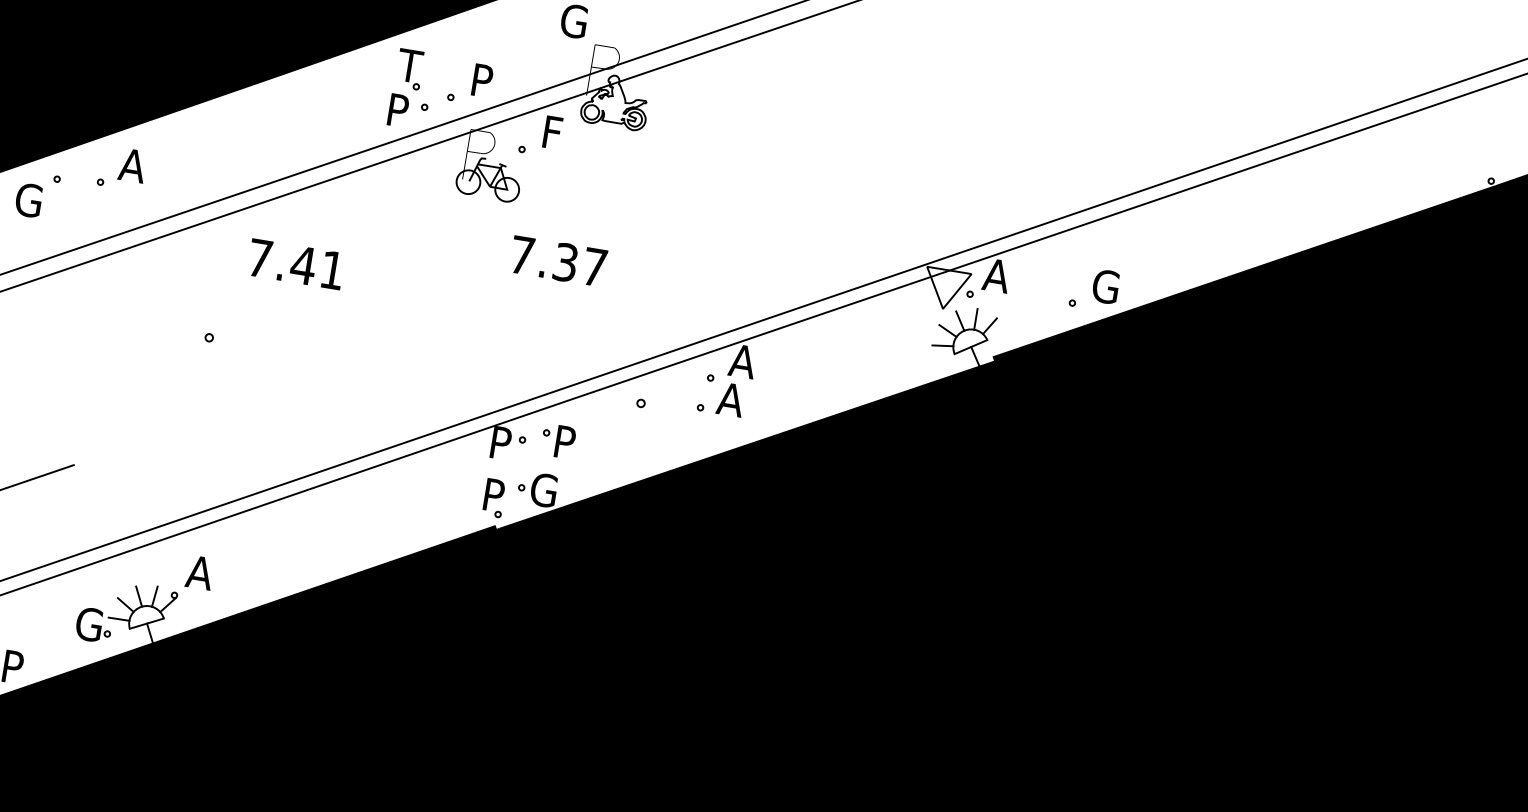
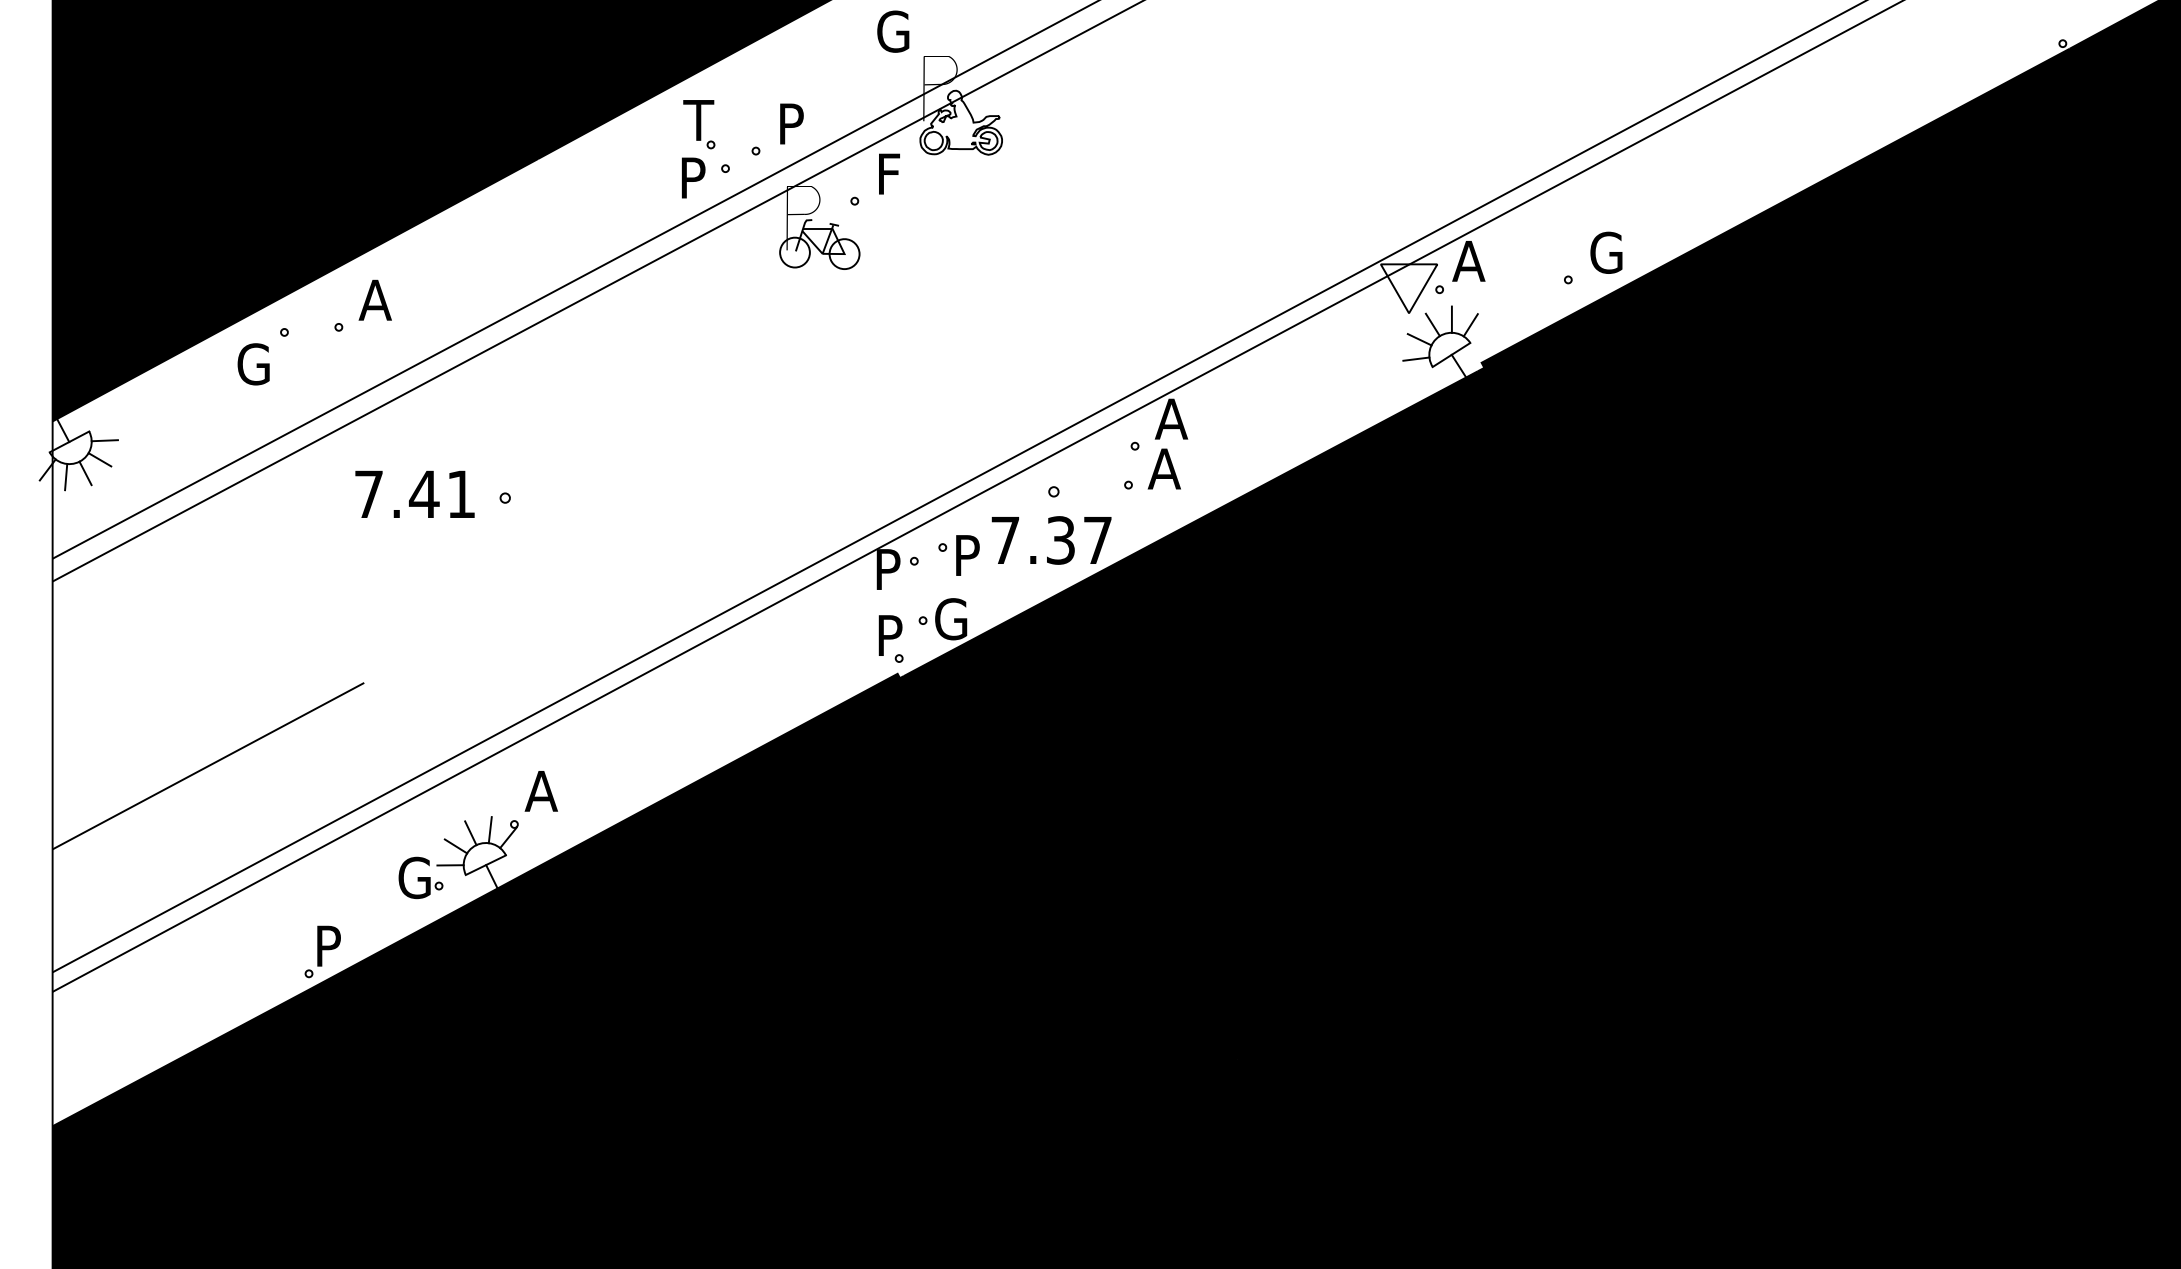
text: (558, 261) -> (1051, 540), moved
text: (295, 263) -> (414, 493), moved

